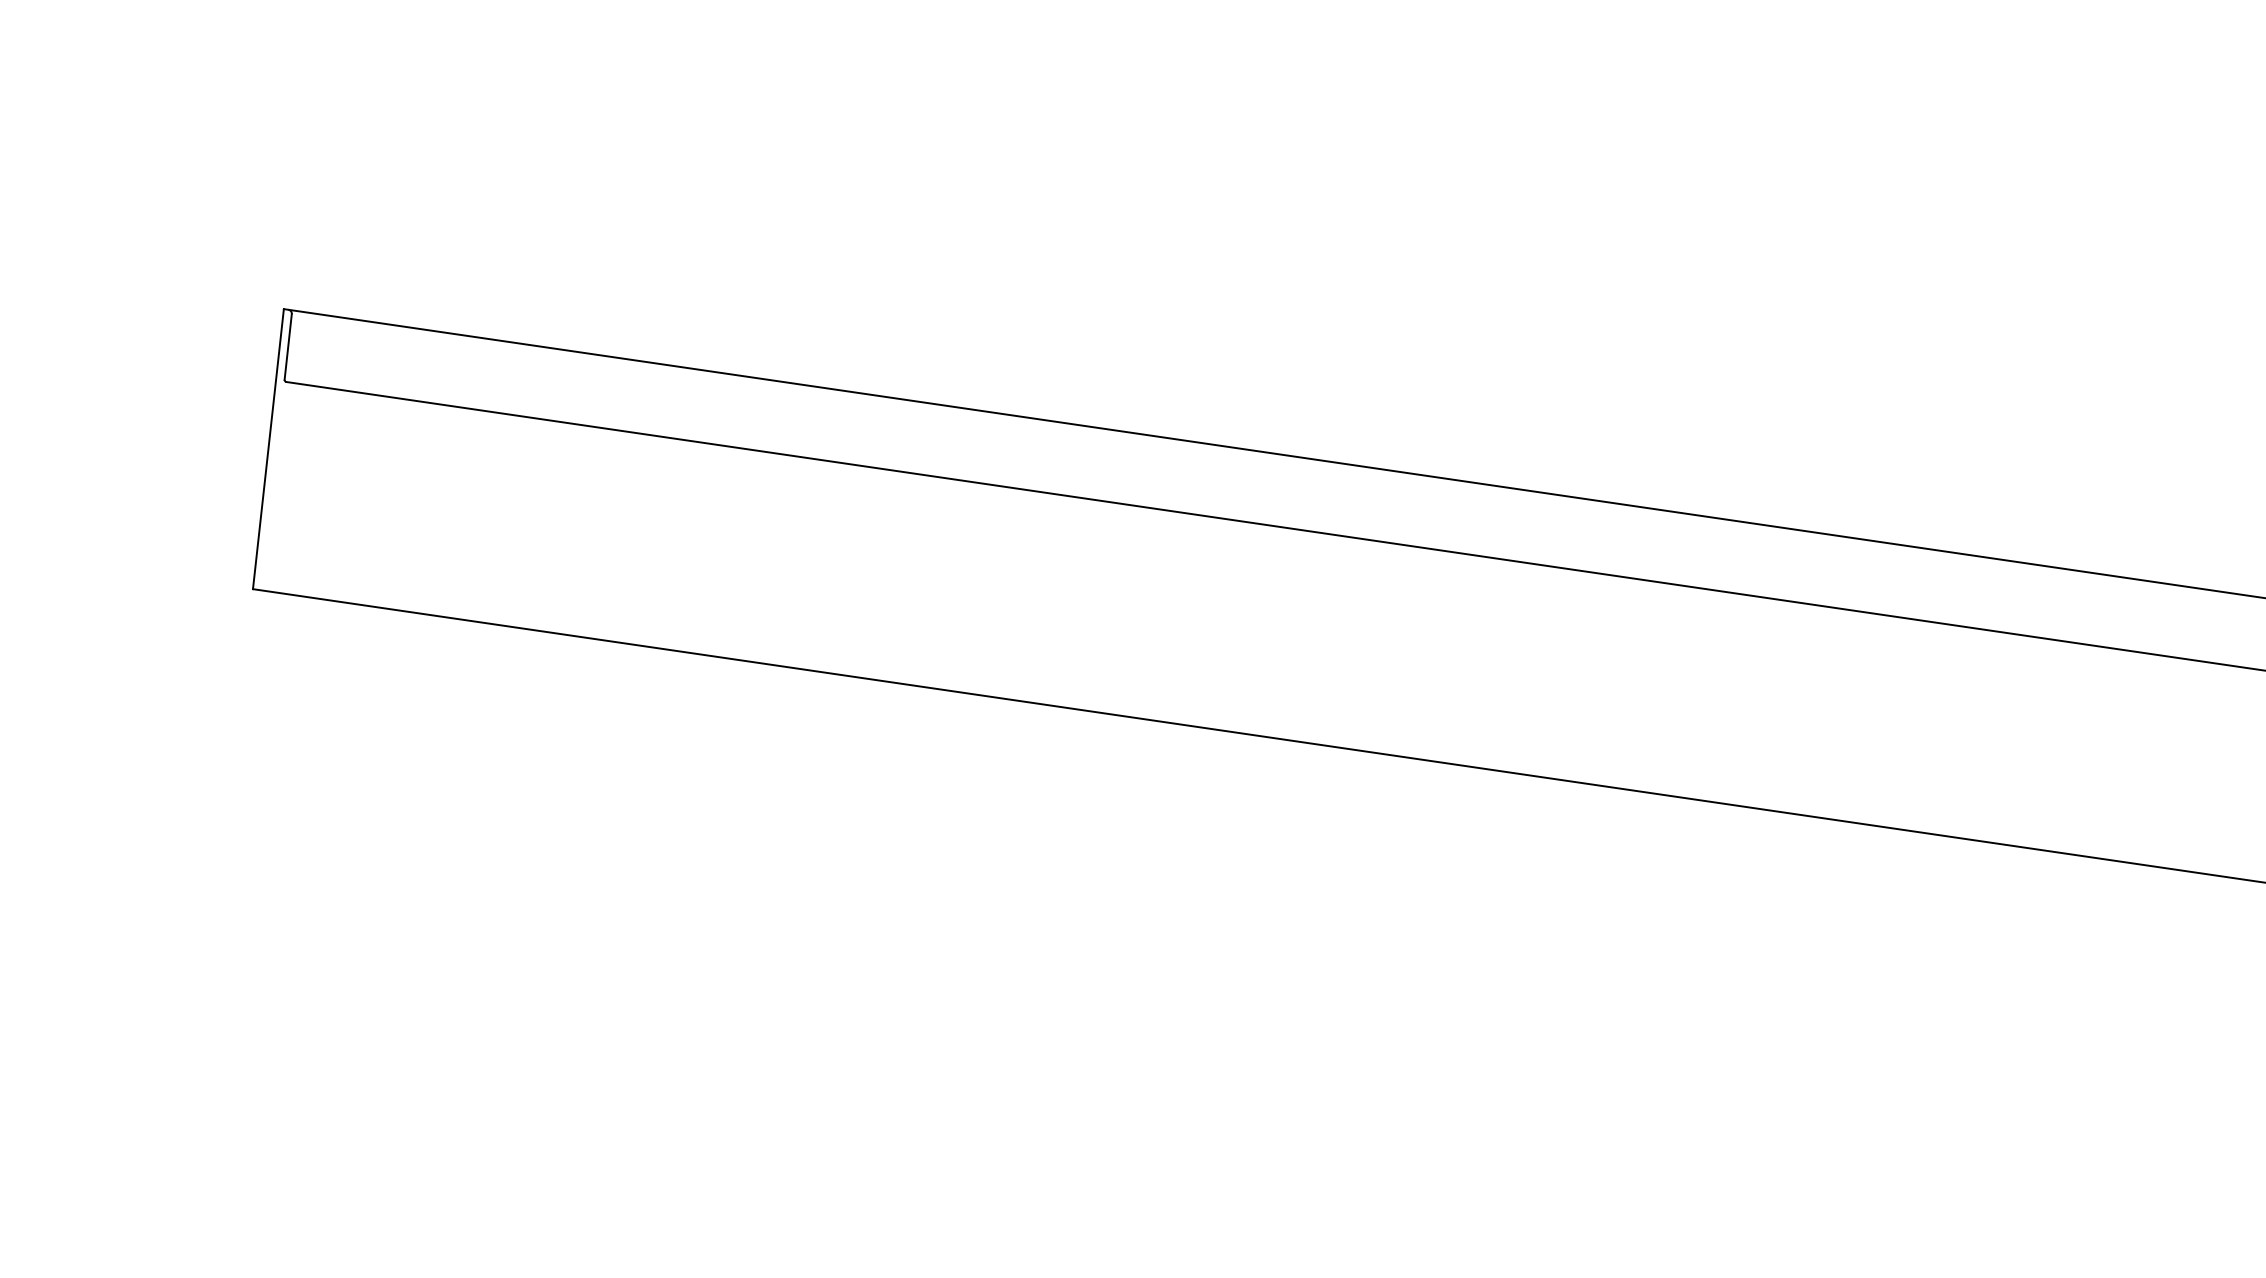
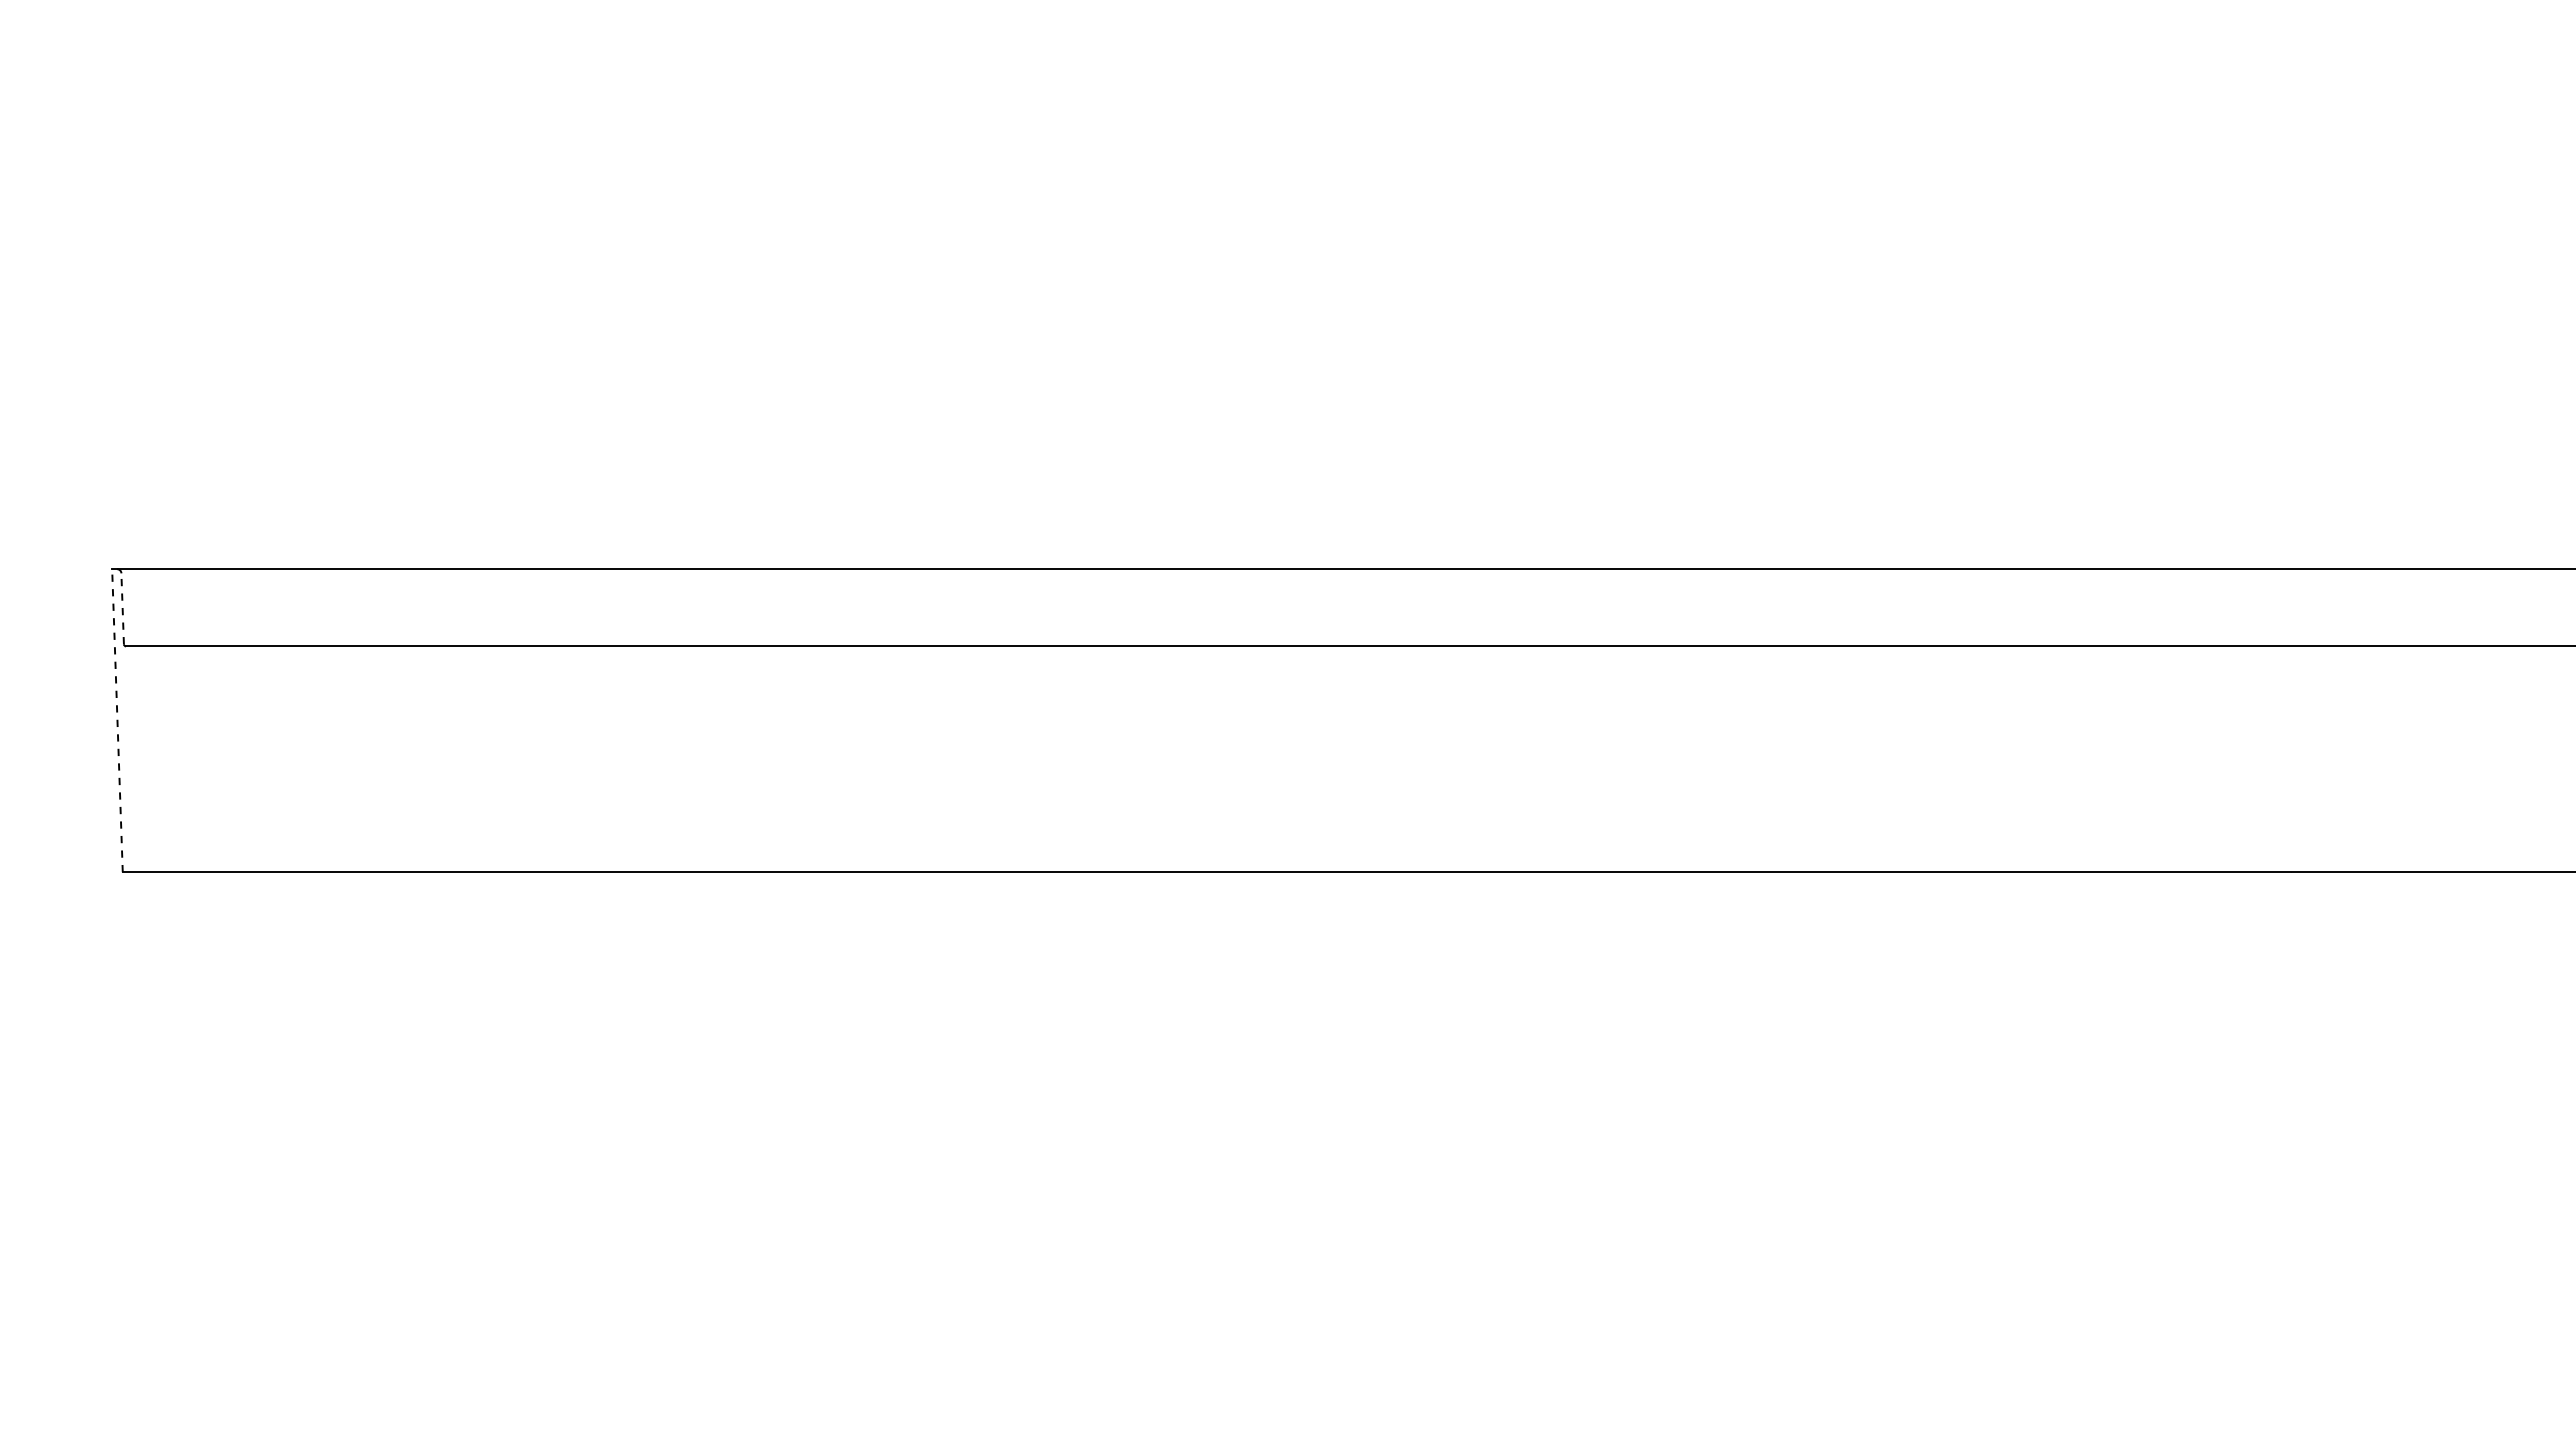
line: (288, 346) -> (122, 608), solid -> dashed
line: (268, 448) -> (117, 720), solid -> dashed

